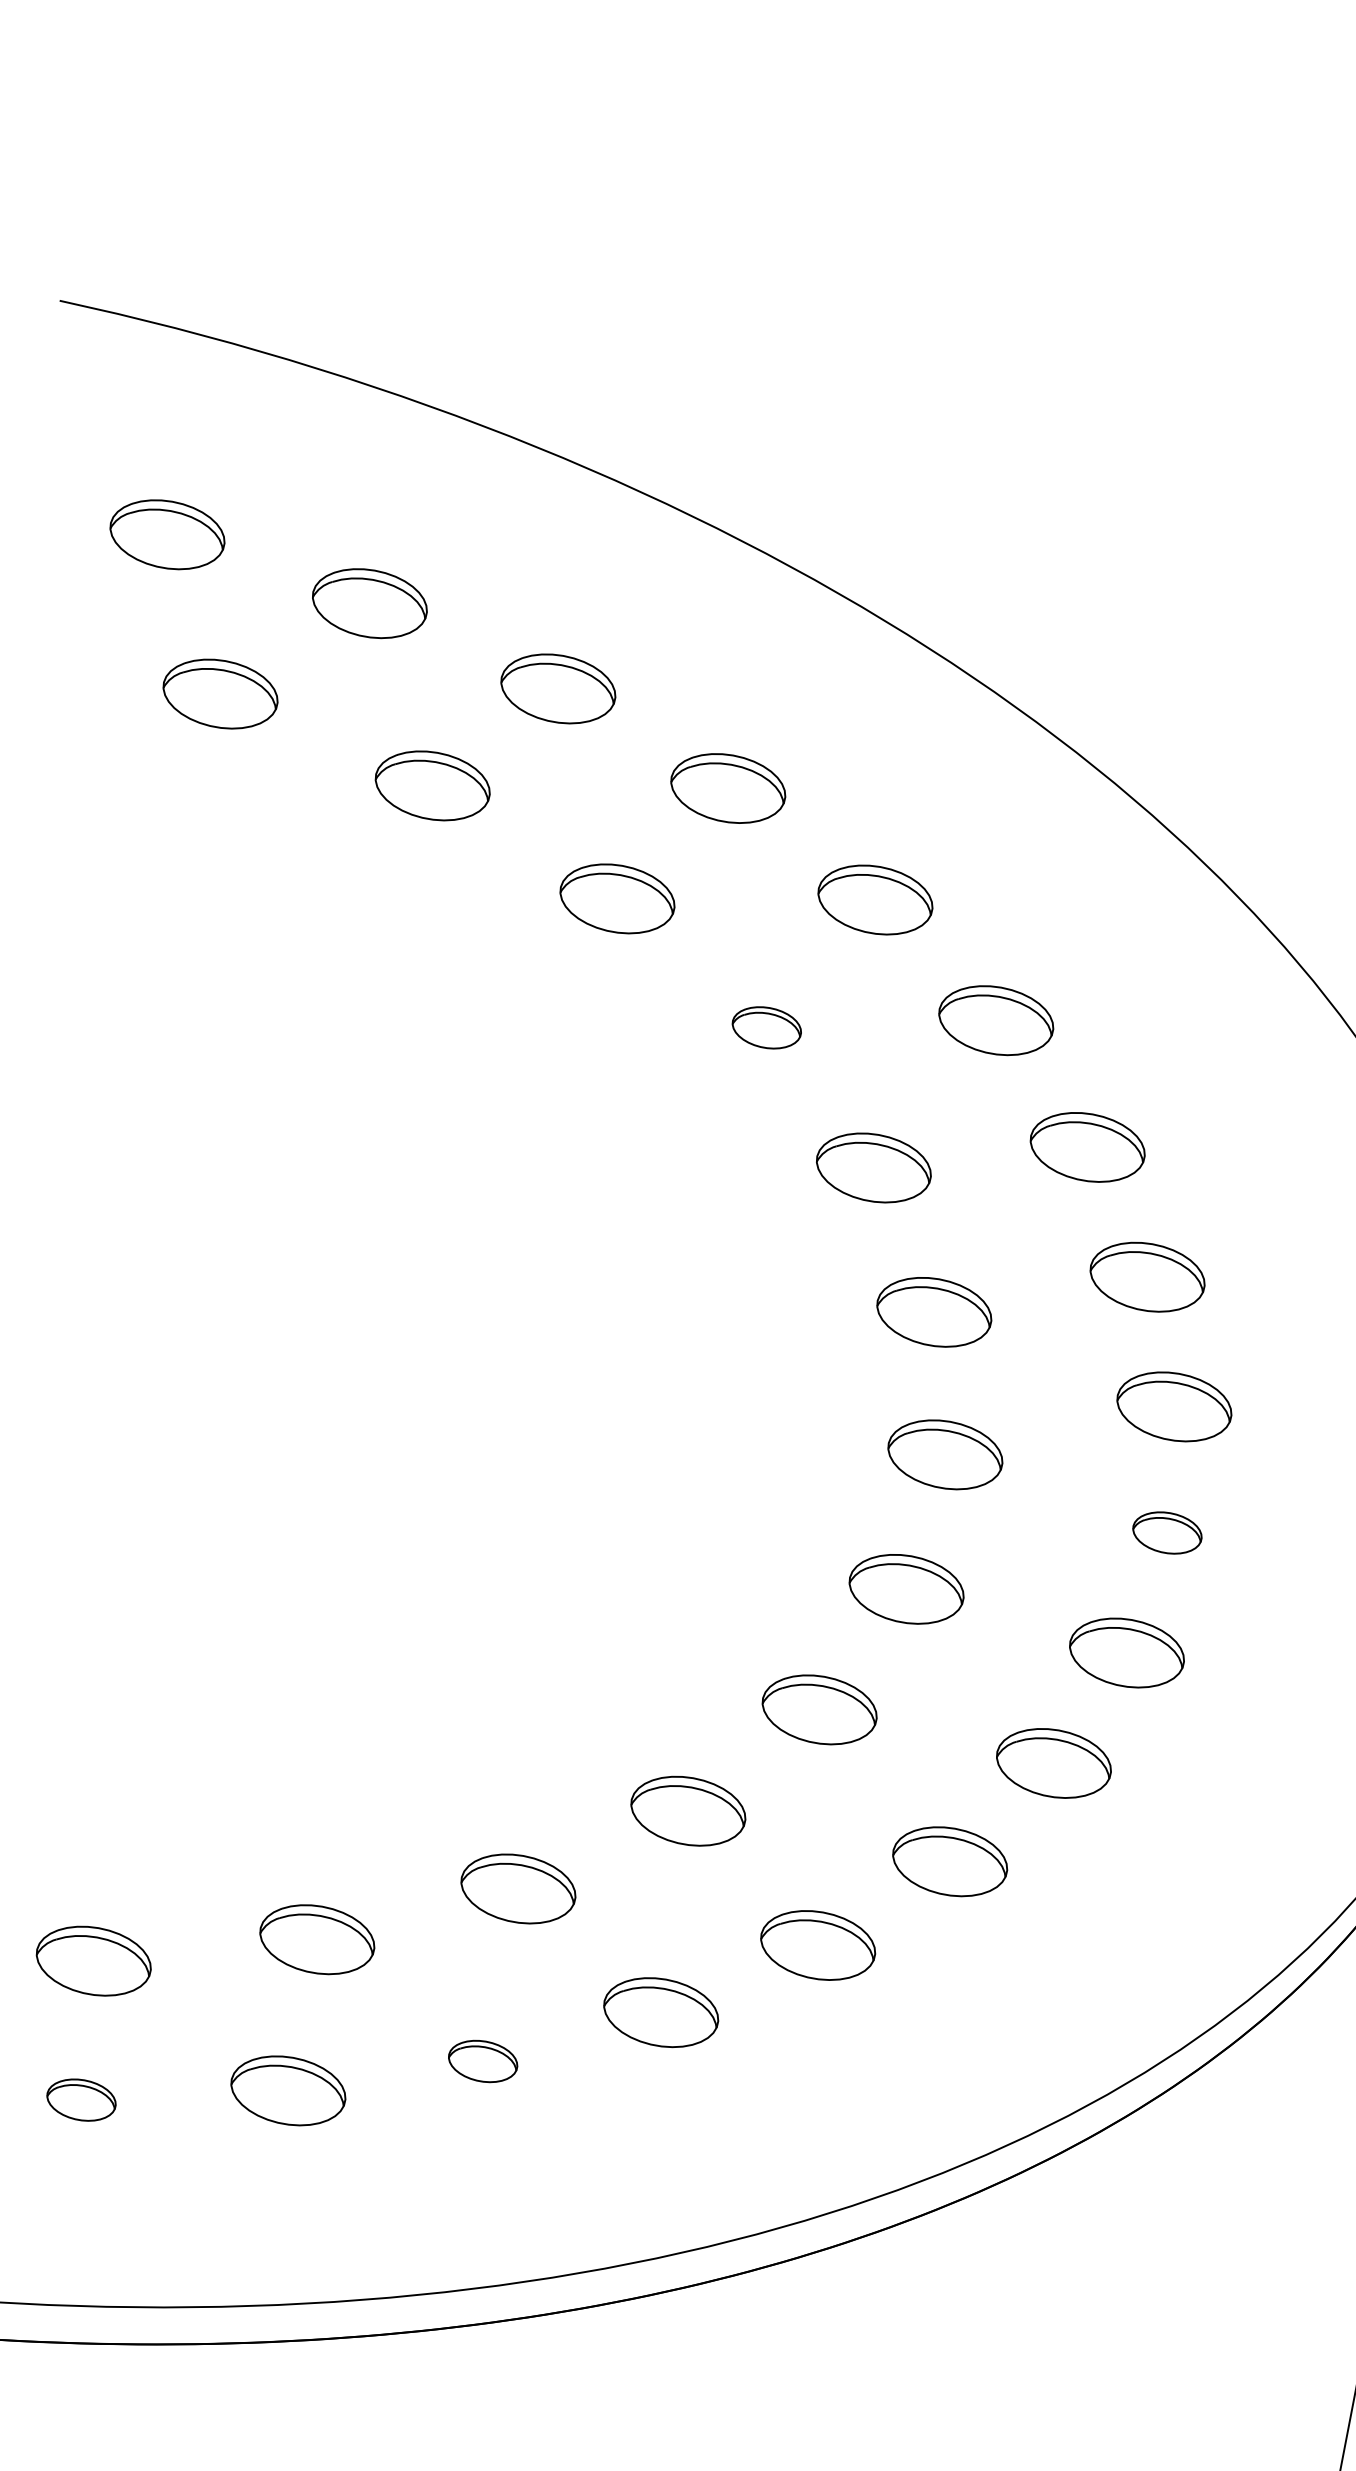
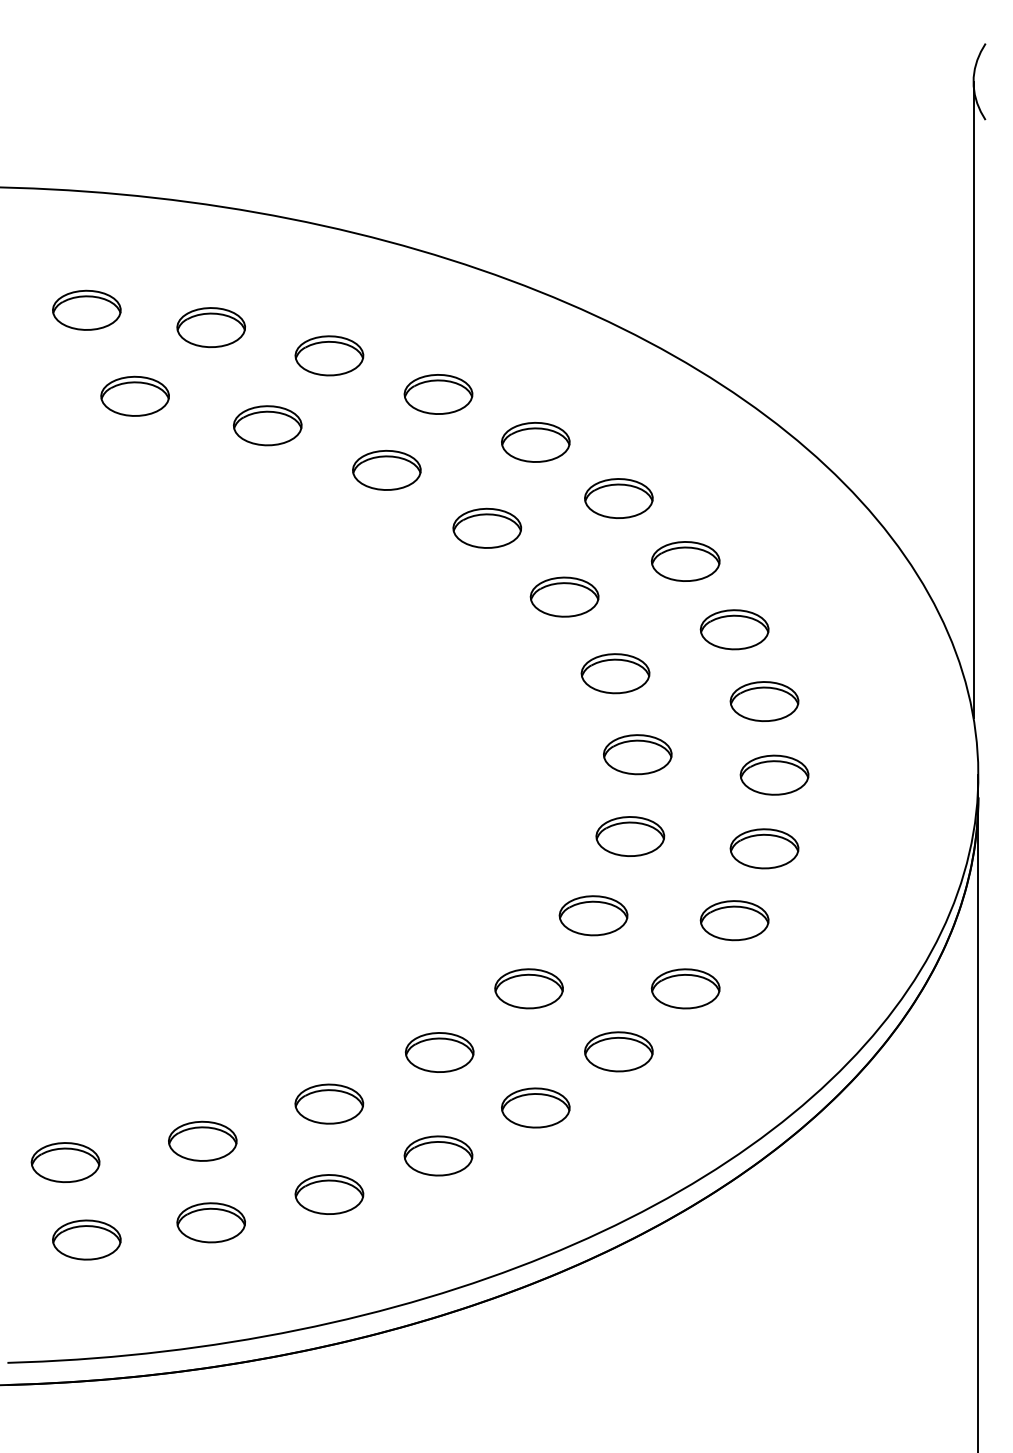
part: (767, 1026) -> (487, 527), size x1.67
part: (1167, 1531) -> (774, 774), size x1.67
part: (483, 2060) -> (438, 1155), size x1.67
part: (80, 2099) -> (210, 1222), size x1.67

